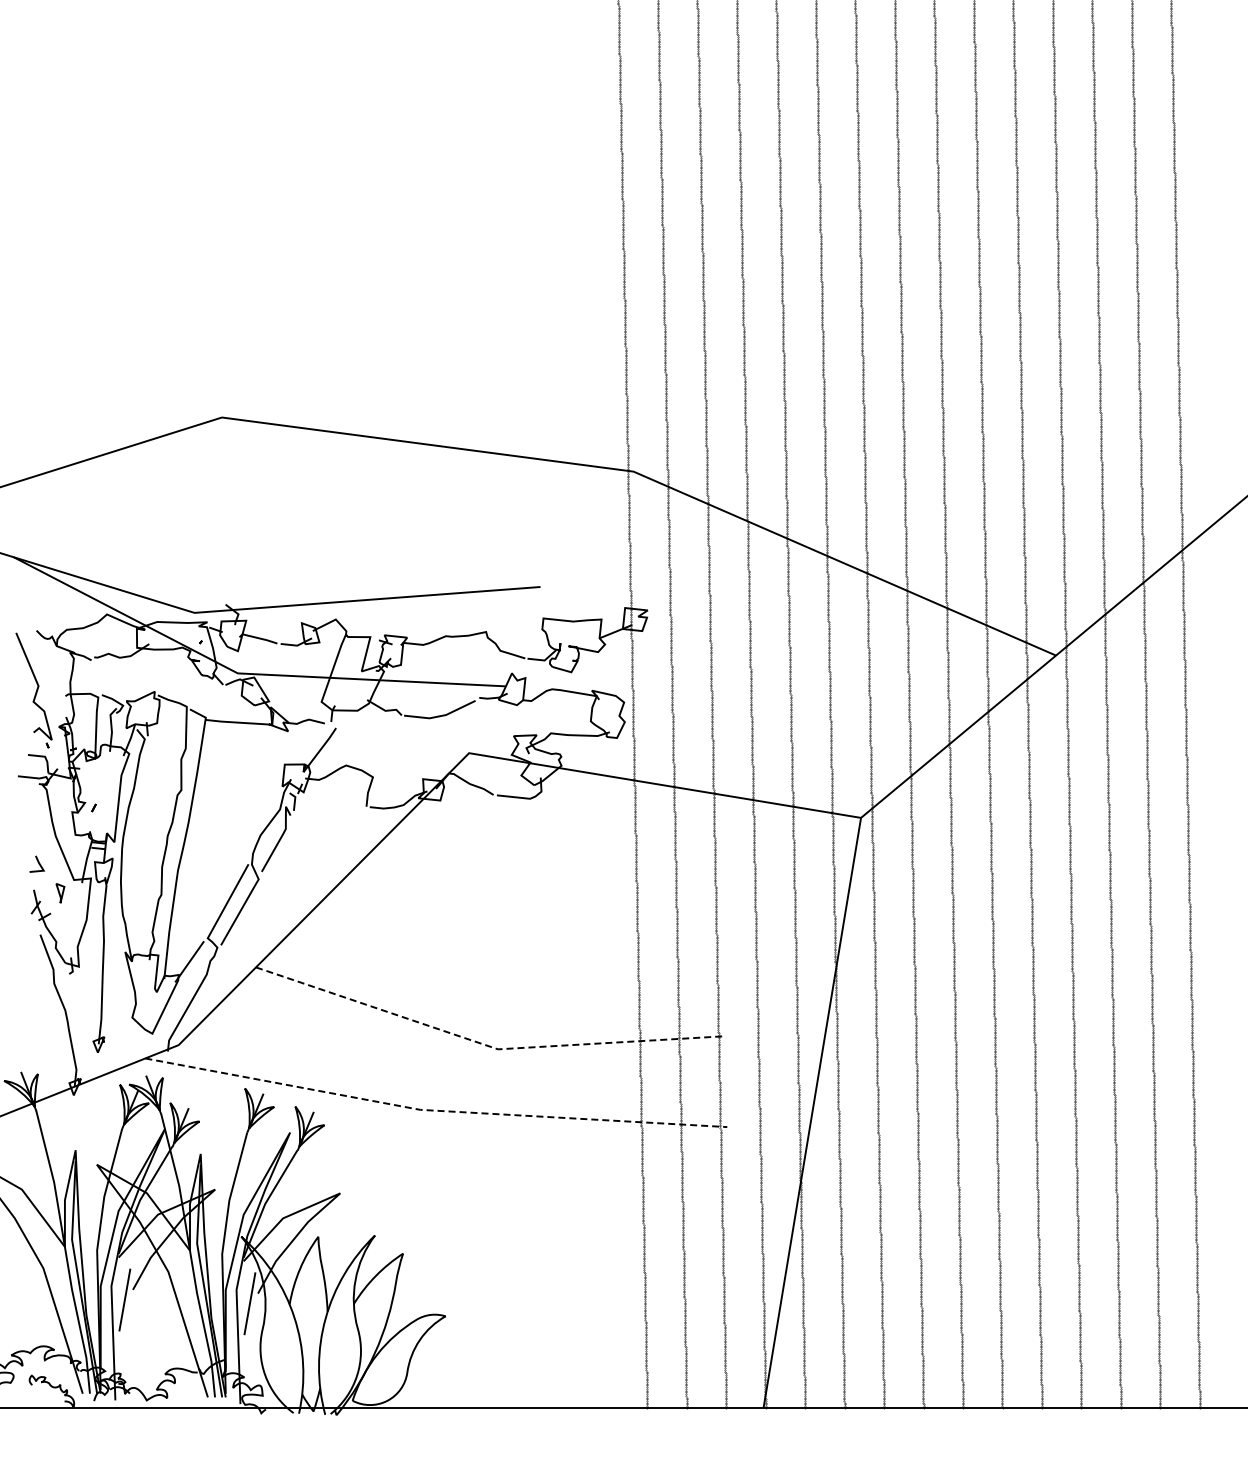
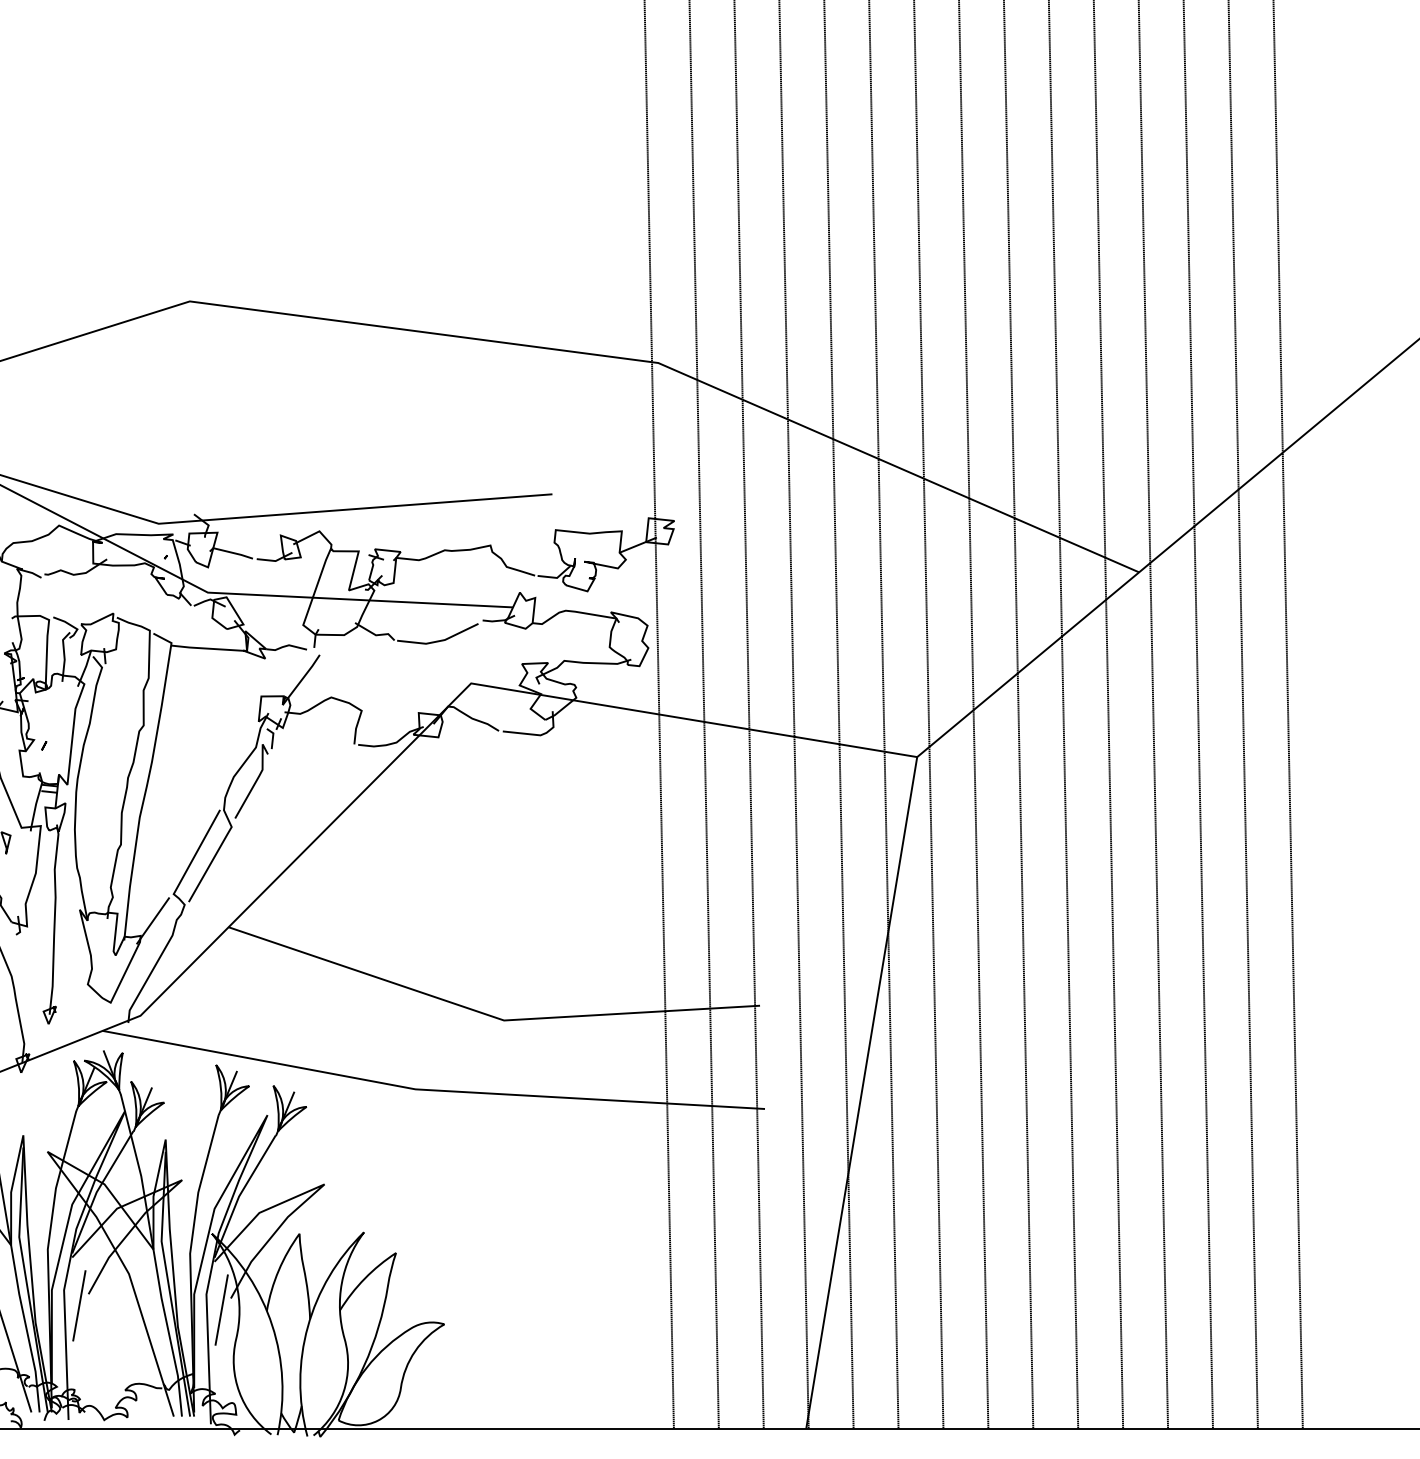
line: (484, 1044) -> (488, 1014), dashed -> solid
line: (434, 1110) -> (431, 1090), dashed -> solid

